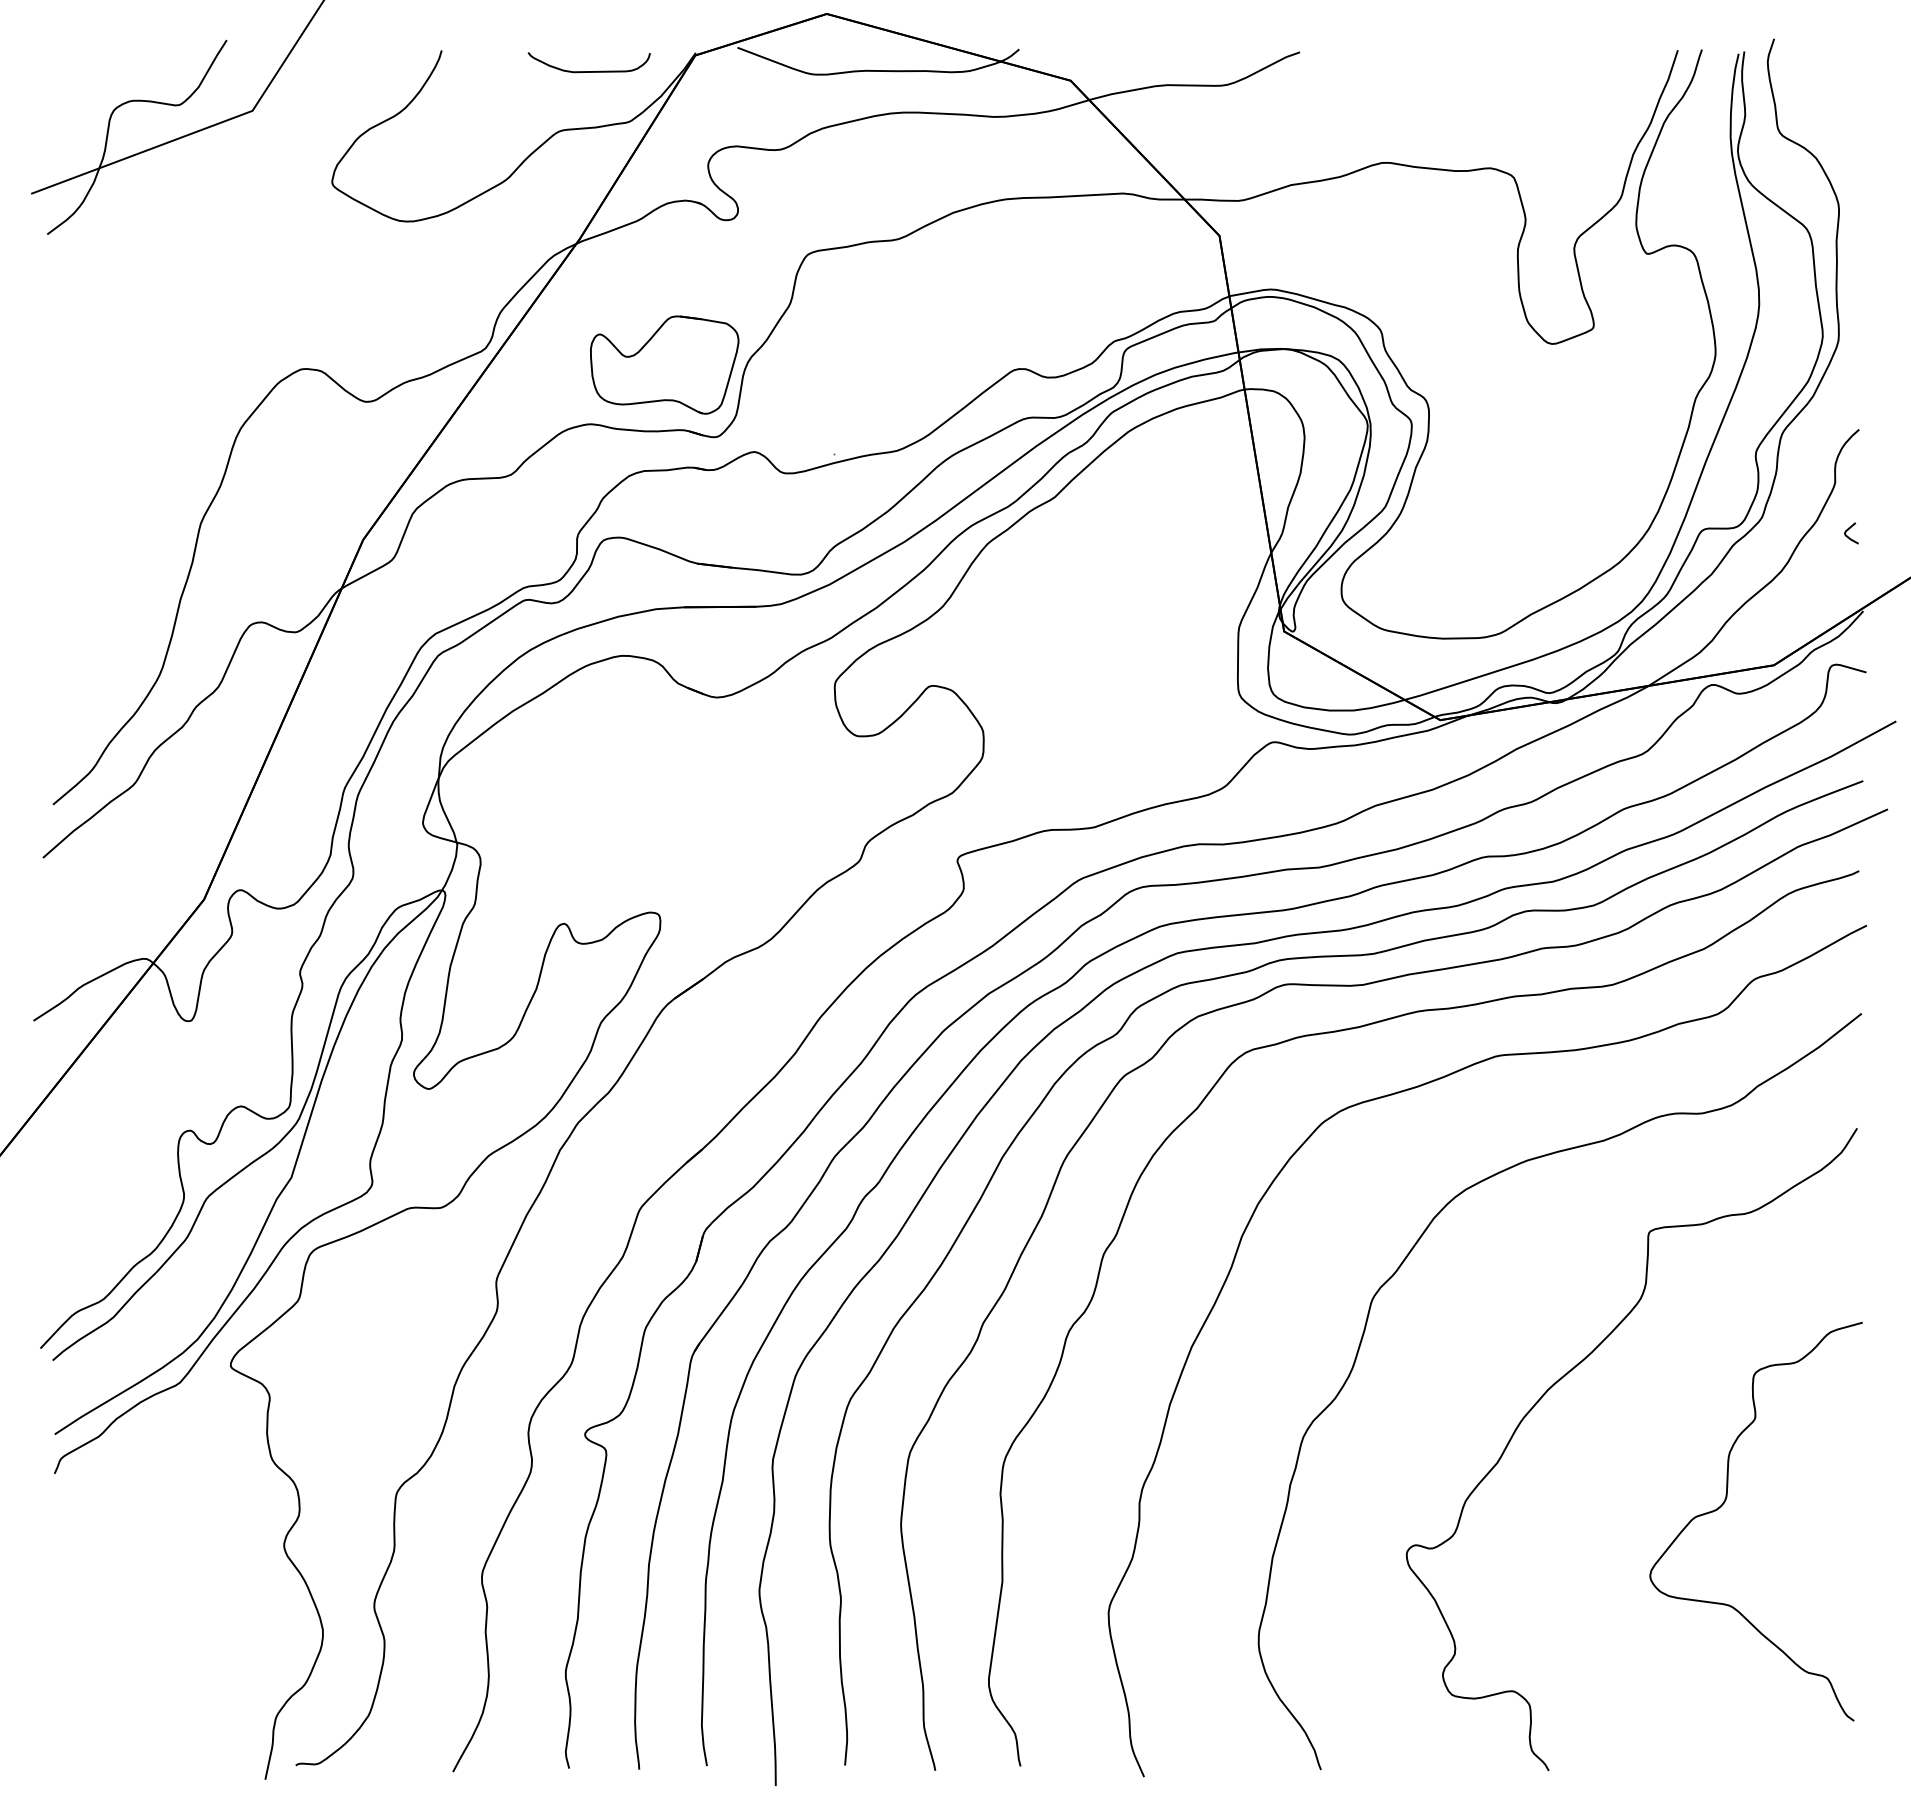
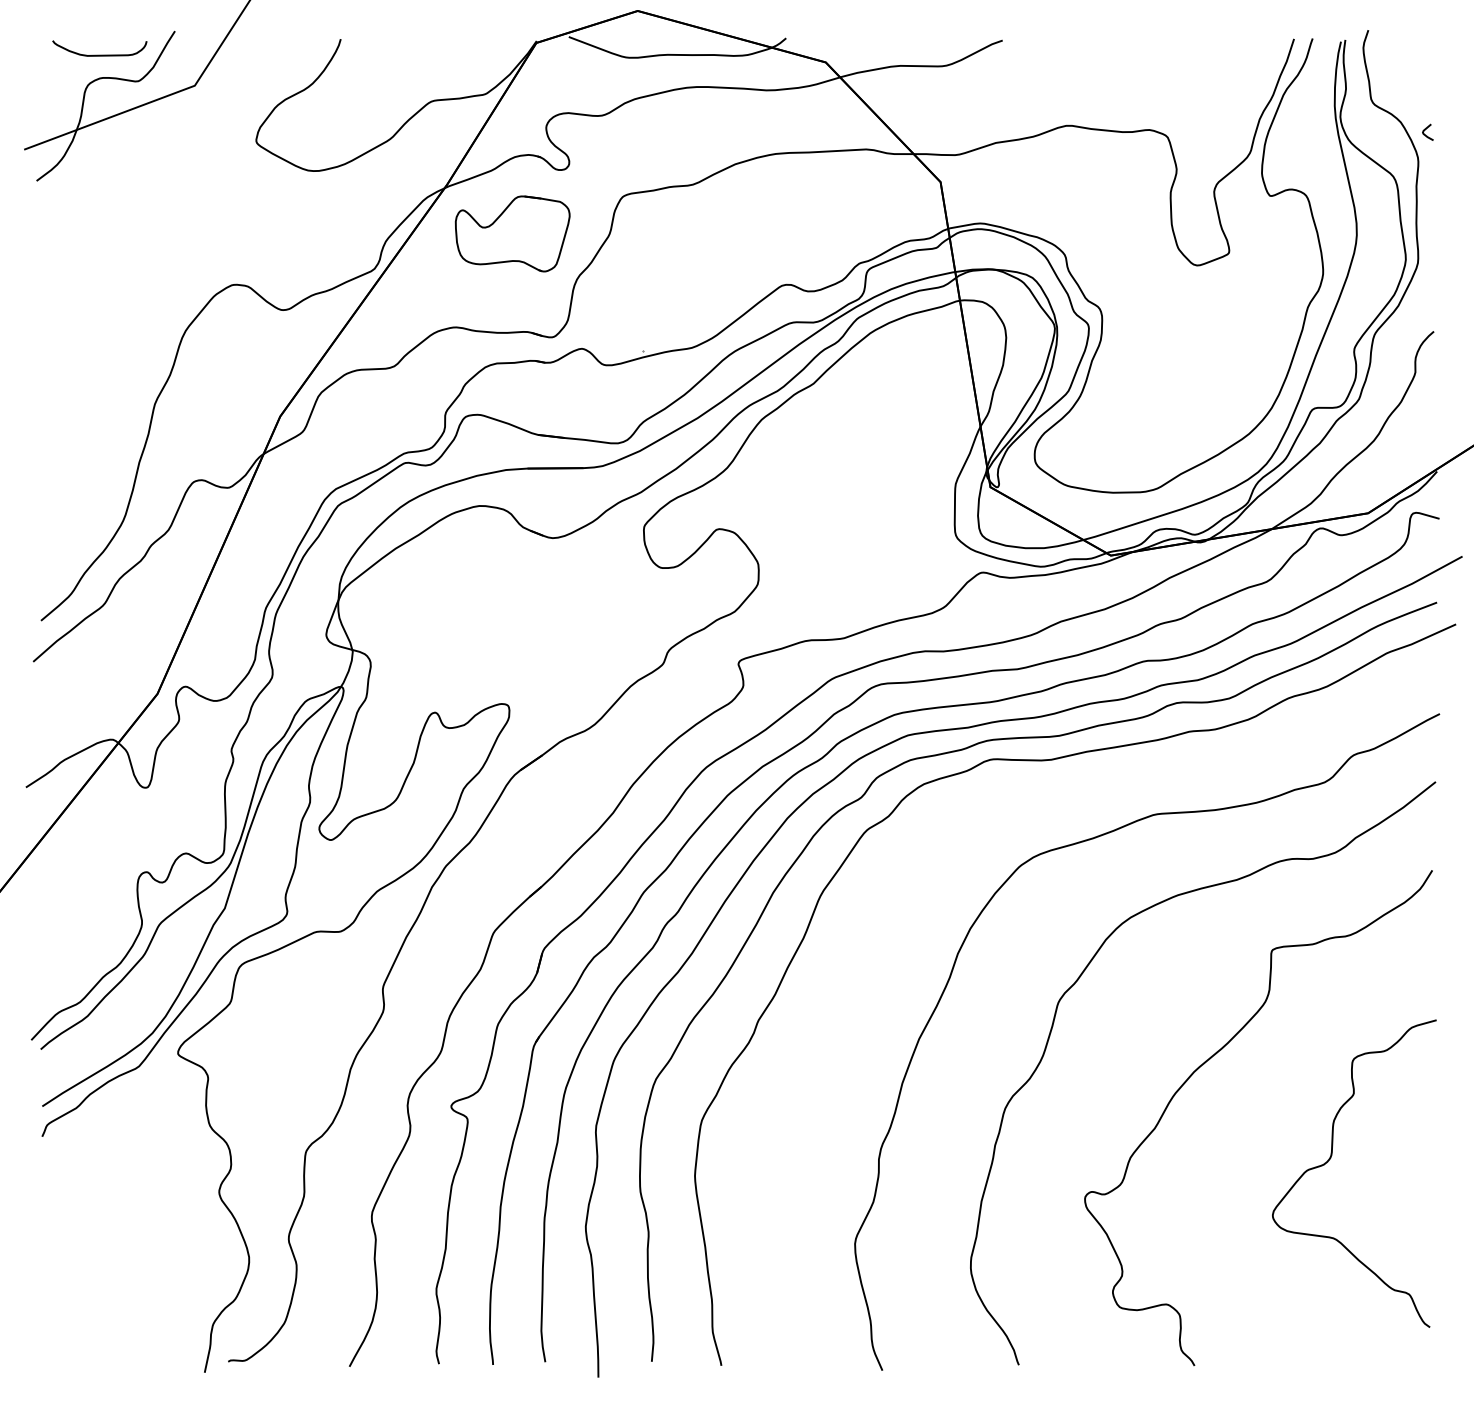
curve: (588, 71) -> (99, 55), moved
part: (664, 364) -> (512, 233), moved
curve: (1848, 530) -> (1425, 130), moved
curve: (1358, 1028) -> (1047, 793), removed

